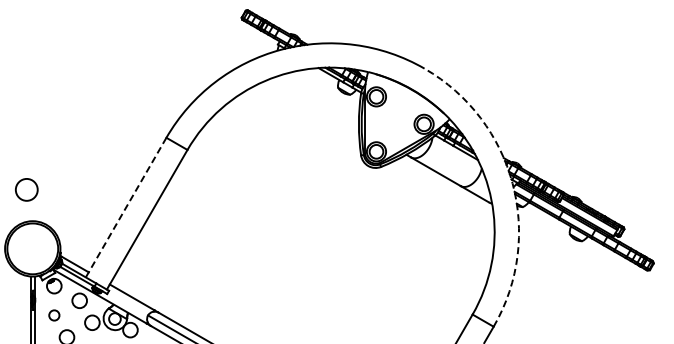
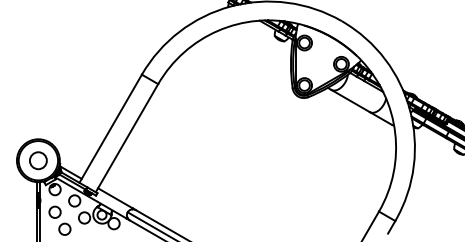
arc: (512, 183) -> (409, 110), dashed -> solid
circle: (26, 189) -> (38, 160), moved
line: (126, 207) -> (110, 128), dashed -> solid
circle: (54, 315) -> (55, 212), size x1.43

